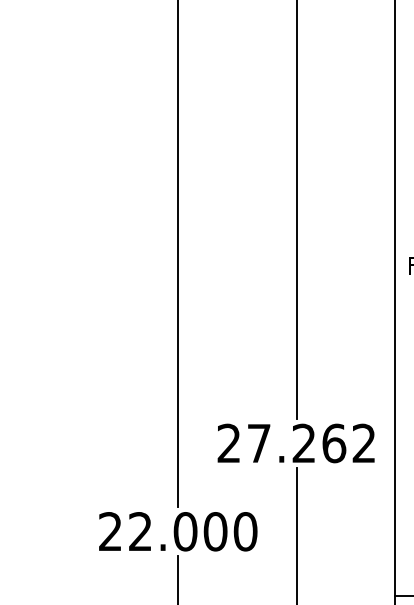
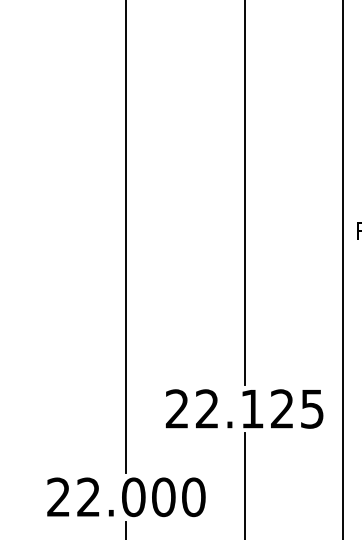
text: (311, 443) -> (259, 409), 27.262 -> 22.125

